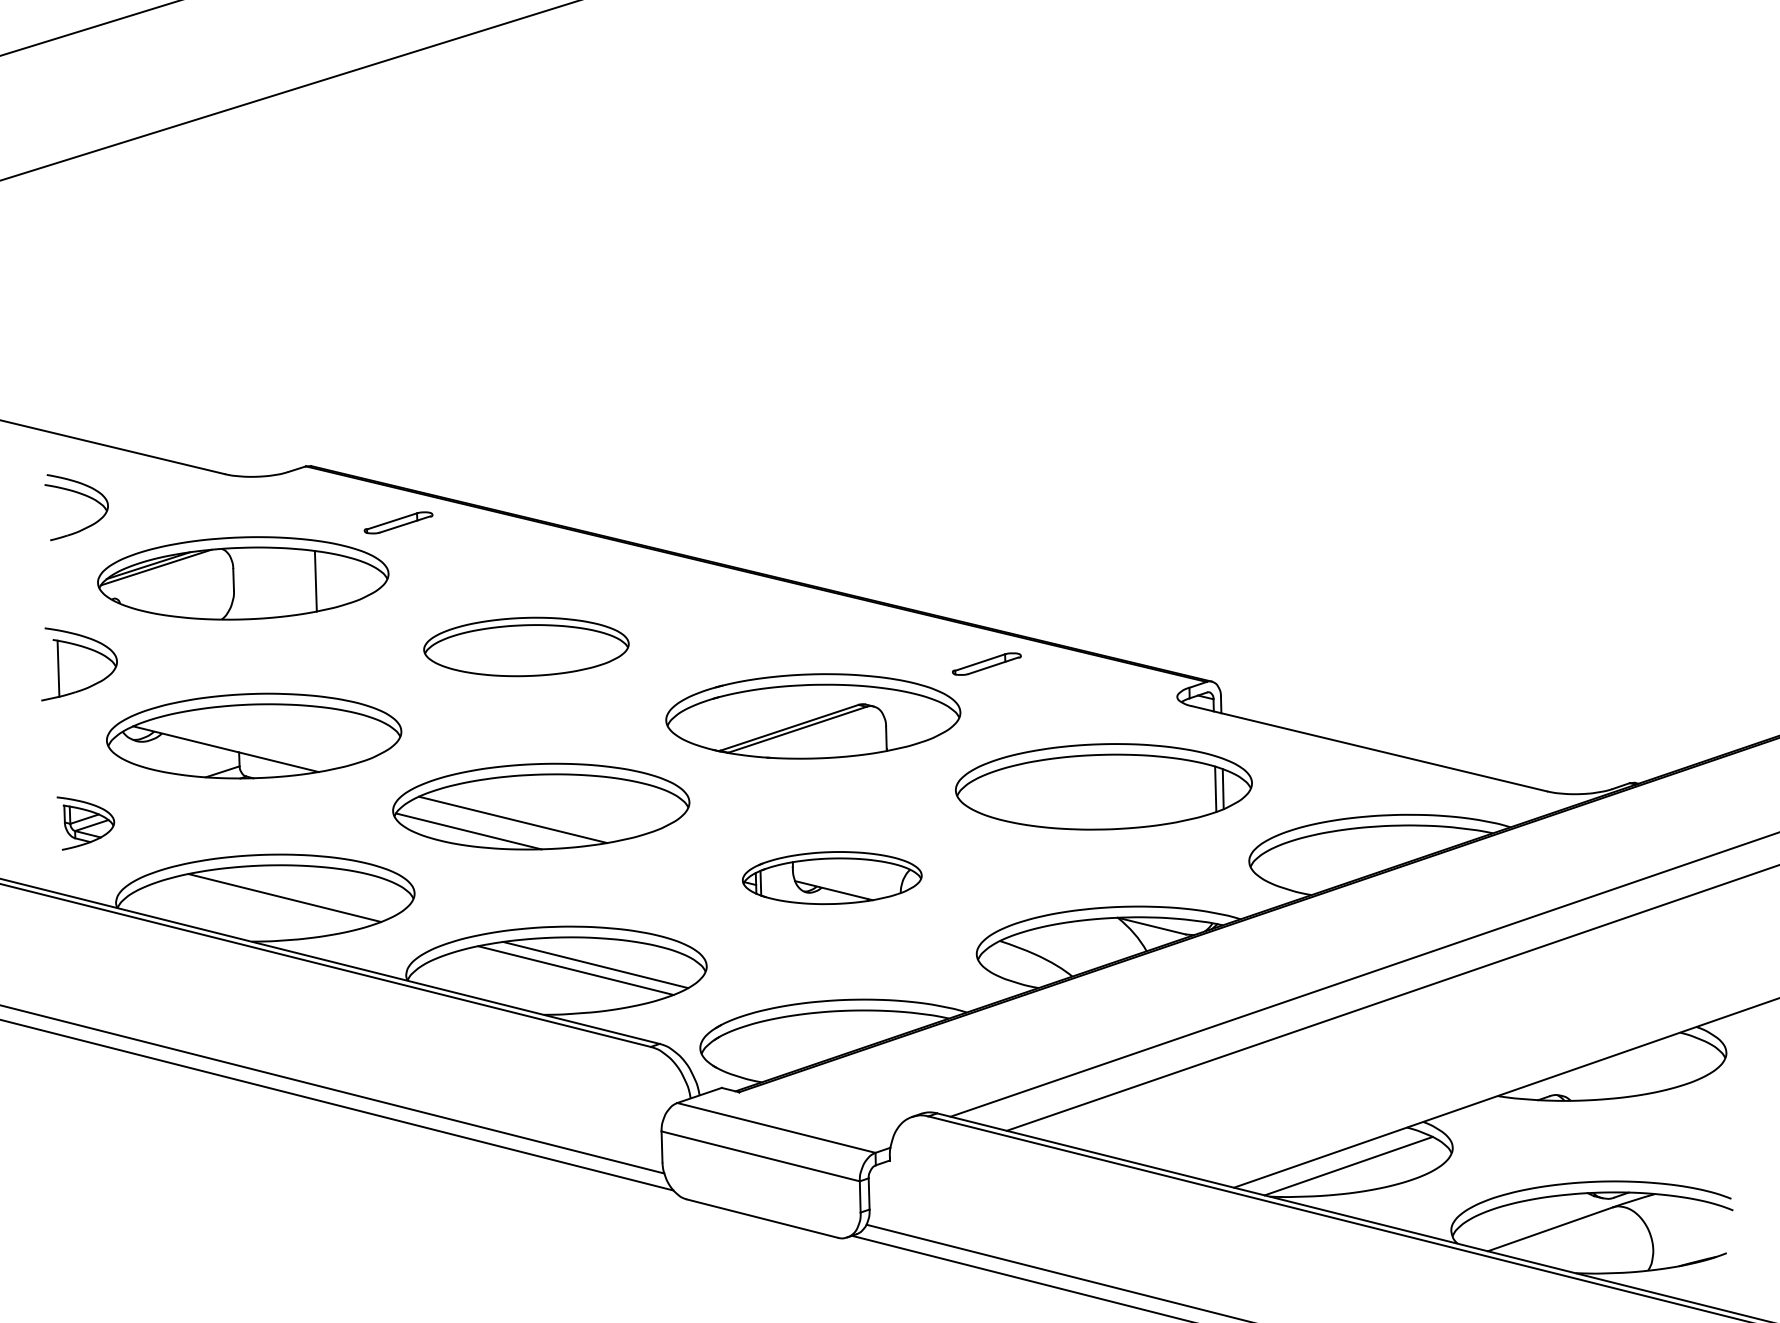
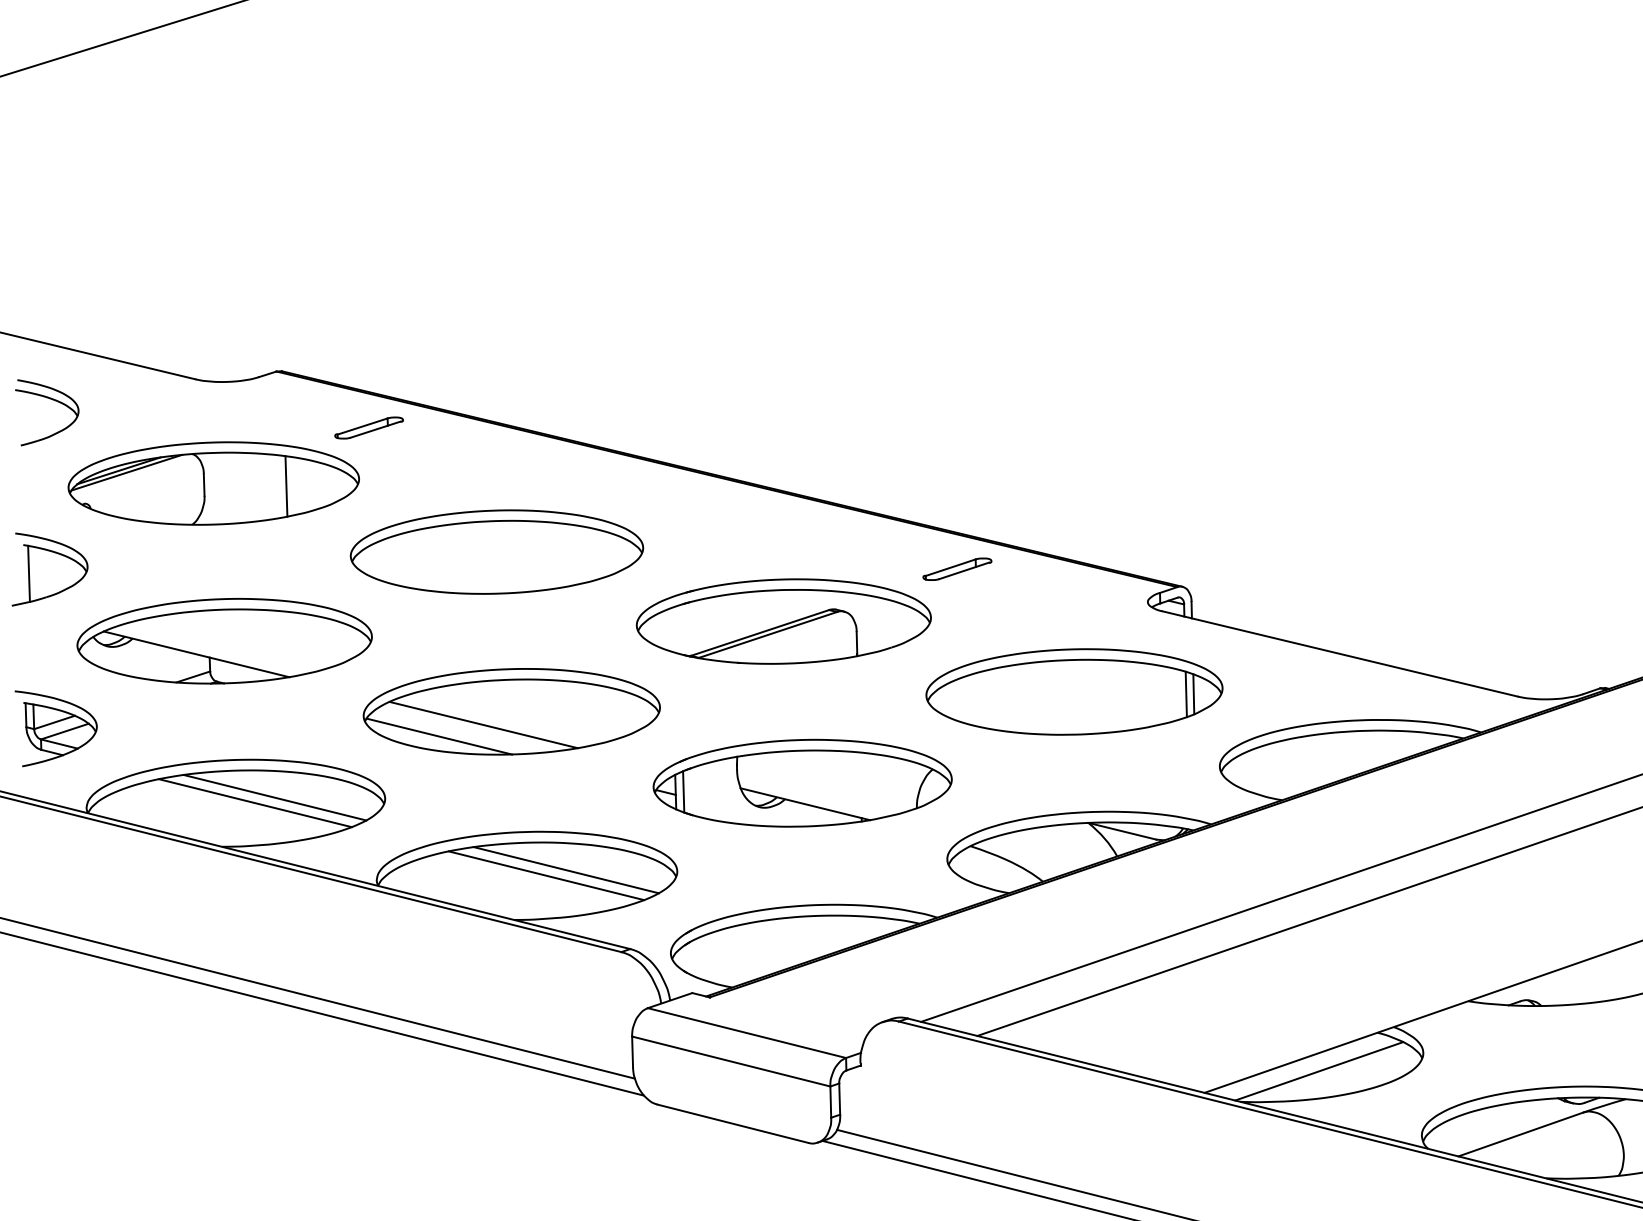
part: (526, 646) -> (497, 551), size x1.43
part: (85, 823) -> (56, 728), size x1.43
part: (832, 877) -> (803, 782), size x1.67
line: (304, 892) -> (275, 797), added

